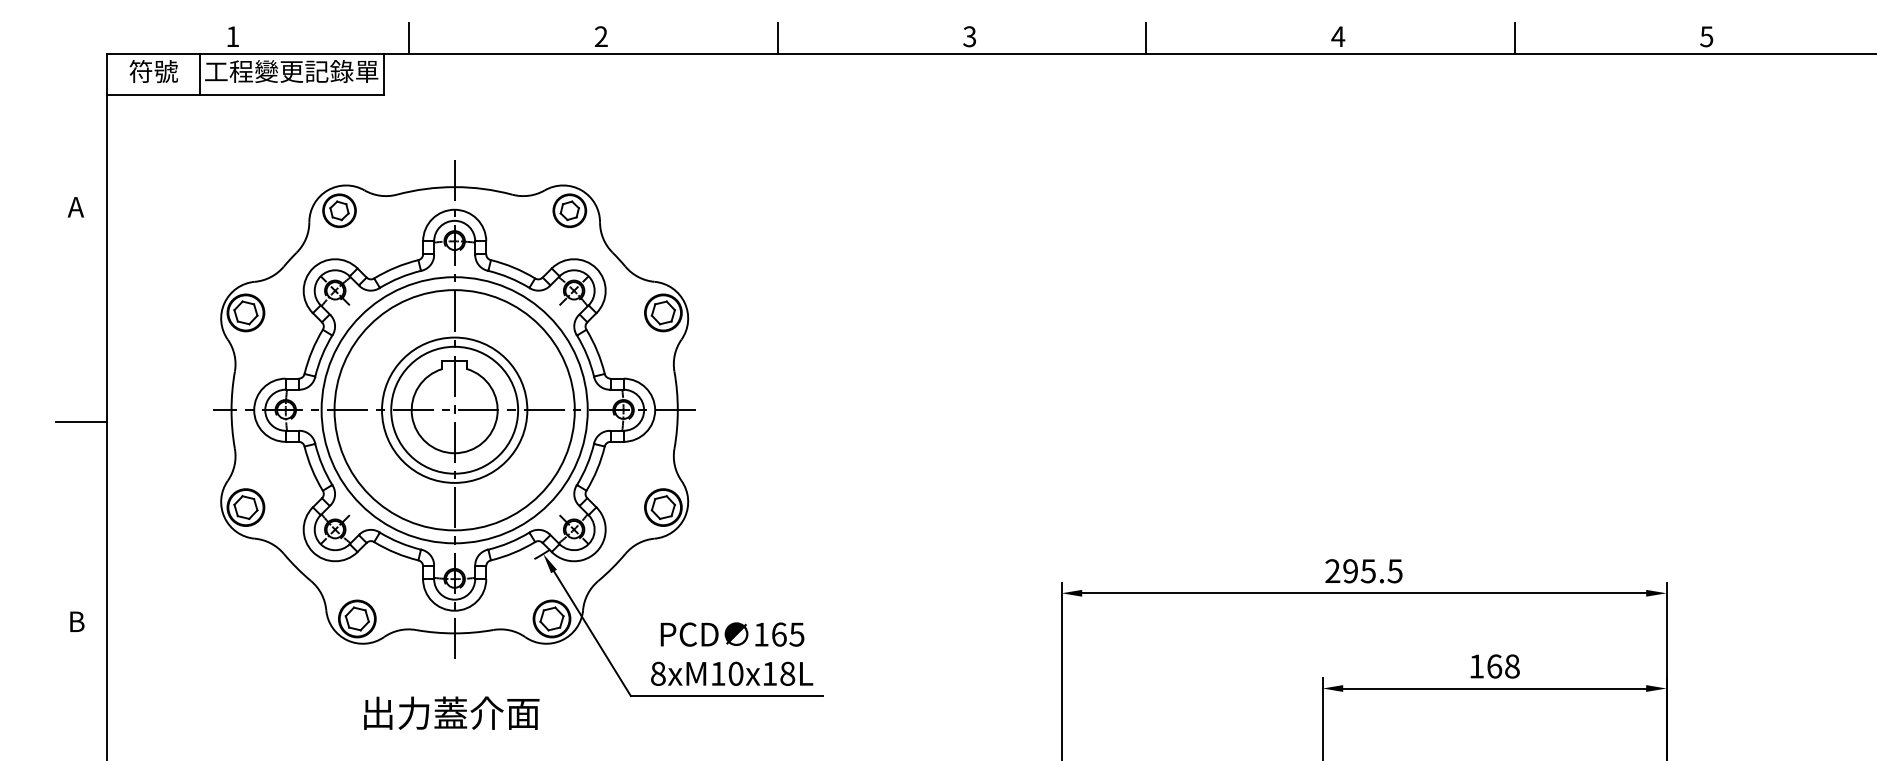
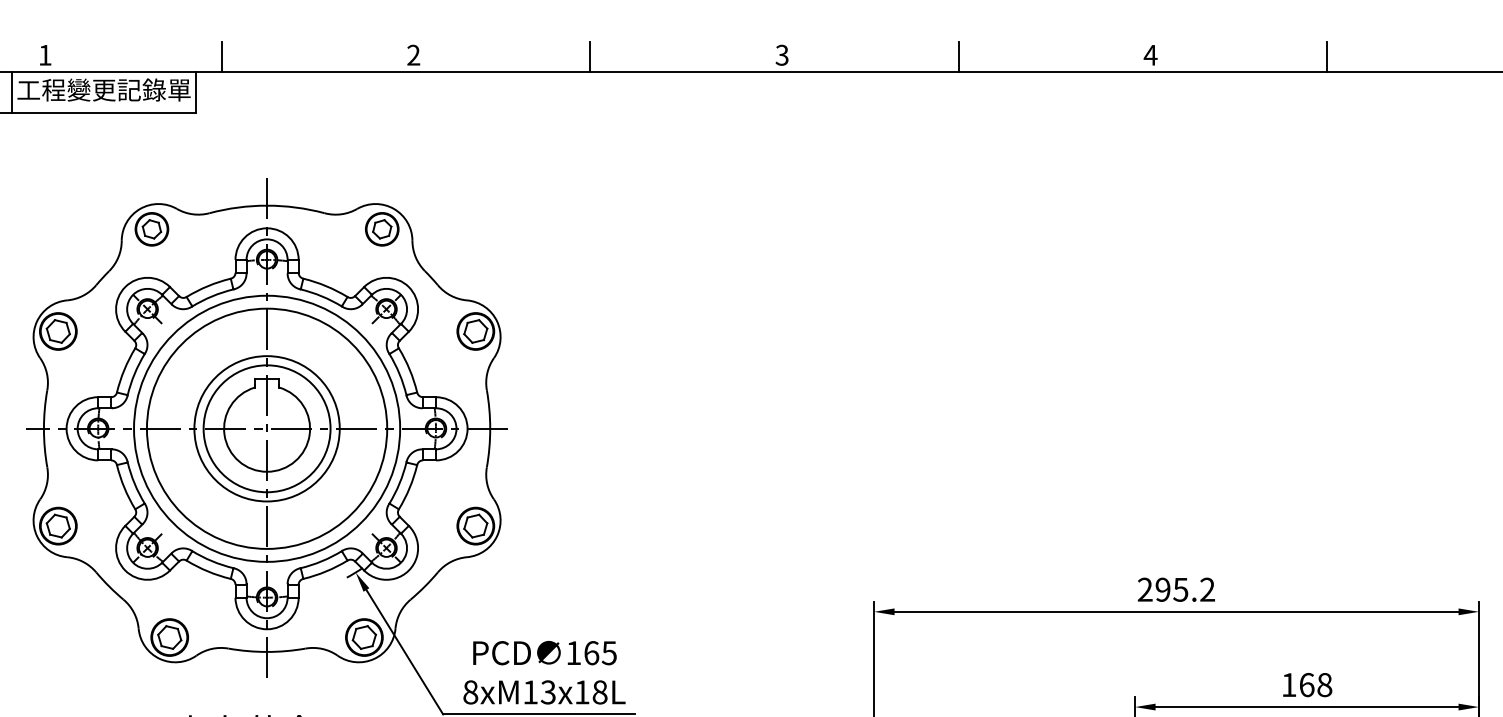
text: (1394, 571) -> (1206, 590), 295.5 -> 295.2
text: (735, 673) -> (547, 692), 8xM10x18L -> 8xM13x18L

